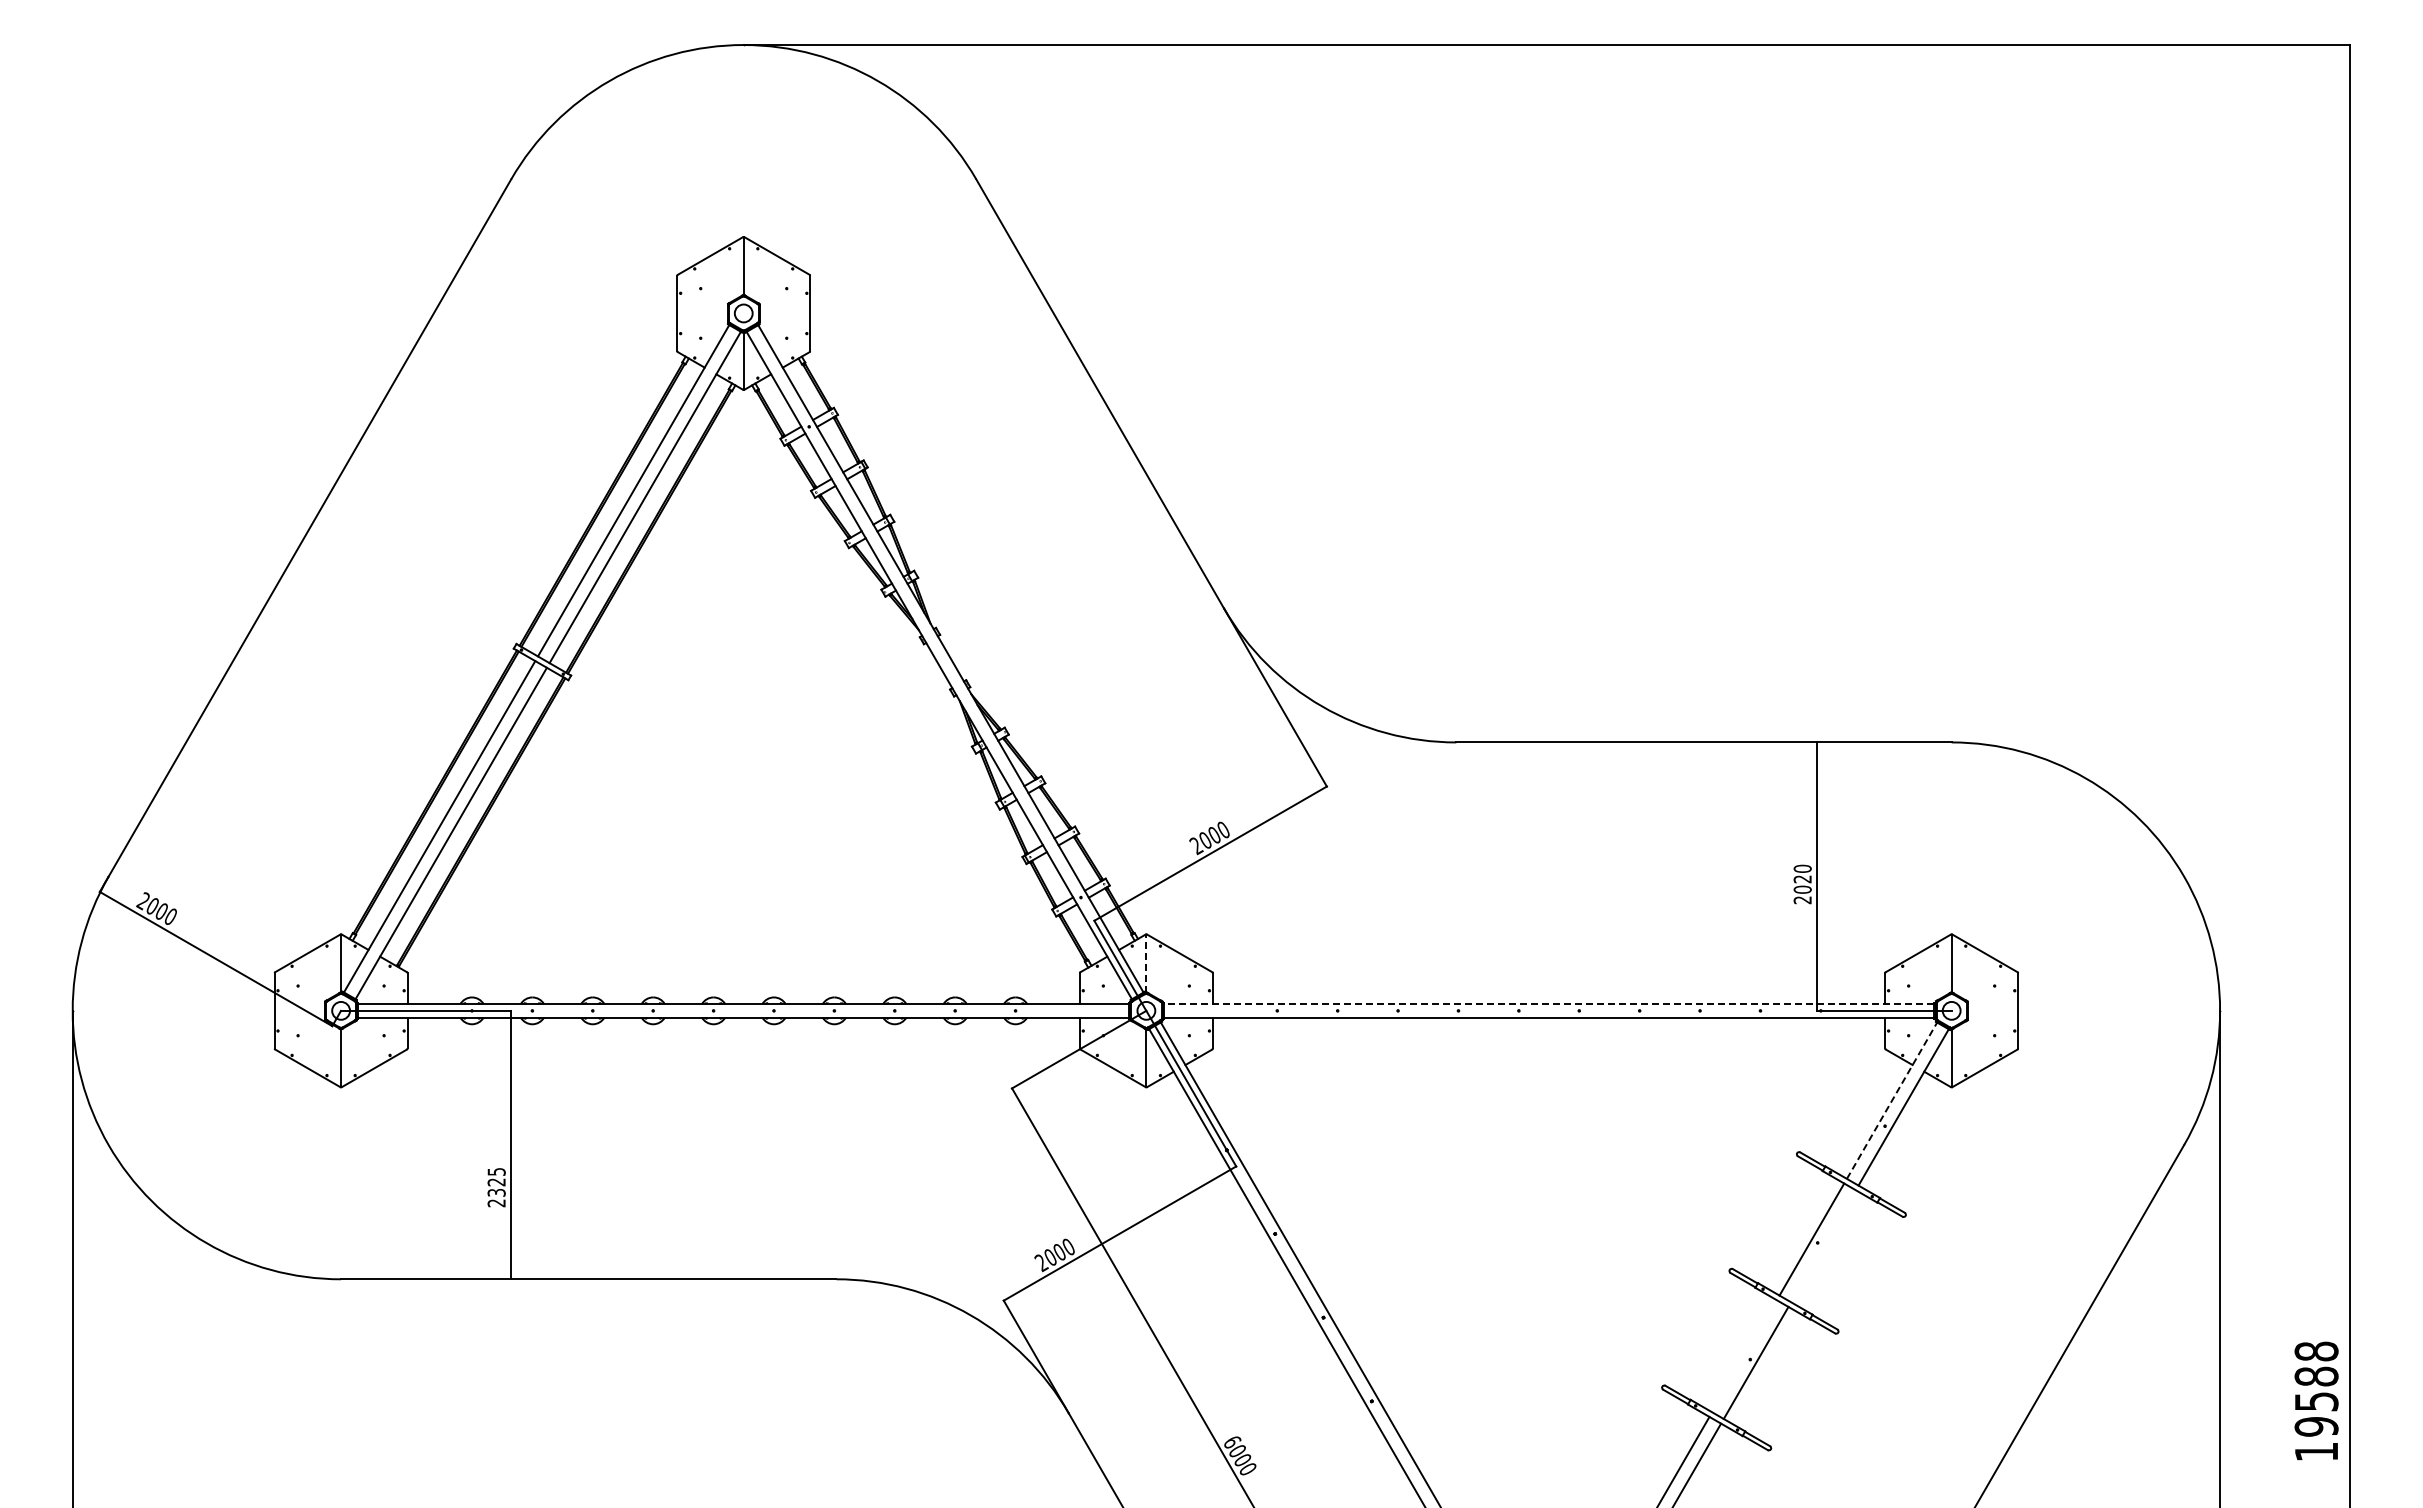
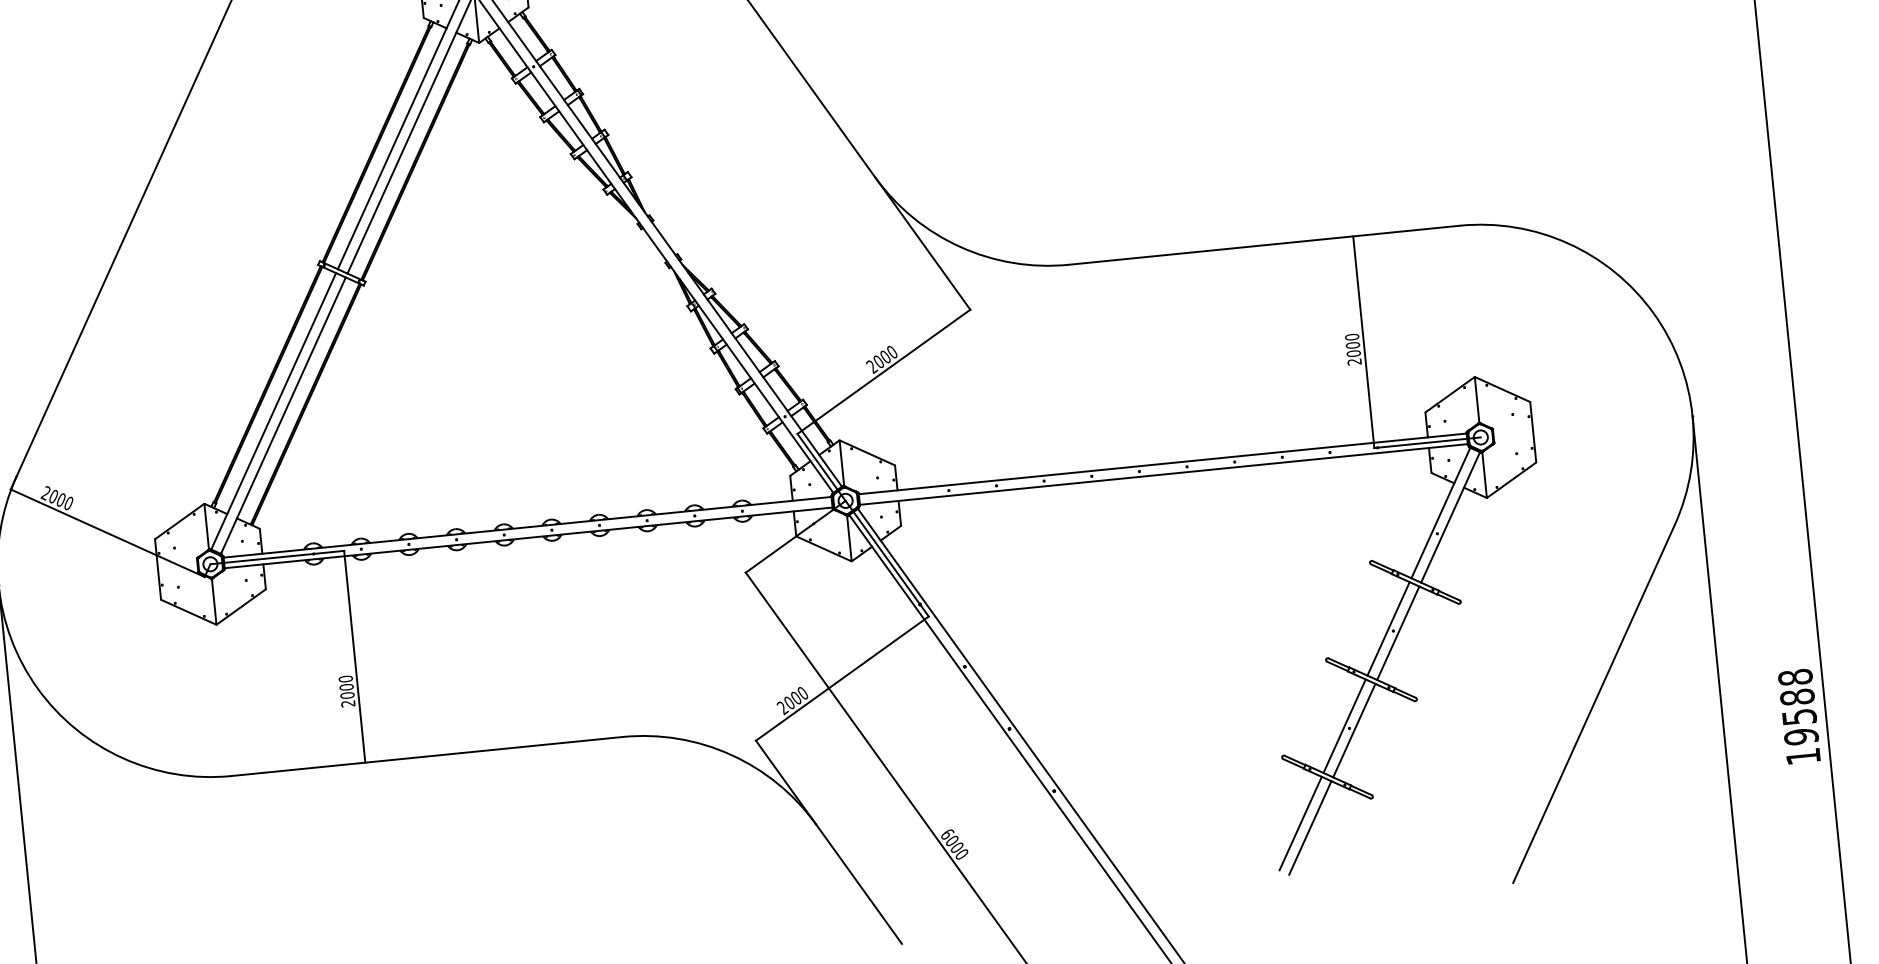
text: (1802, 879) -> (1352, 345), 2020 -> 2000
line: (1146, 963) -> (842, 463), dashed -> solid
line: (1548, 1004) -> (1162, 464), dashed -> solid
line: (1892, 1100) -> (1441, 512), dashed -> solid
text: (496, 1181) -> (346, 686), 2325 -> 2000
line: (1823, 1246) -> (1398, 633), added
line: (1744, 1356) -> (1344, 726), added

